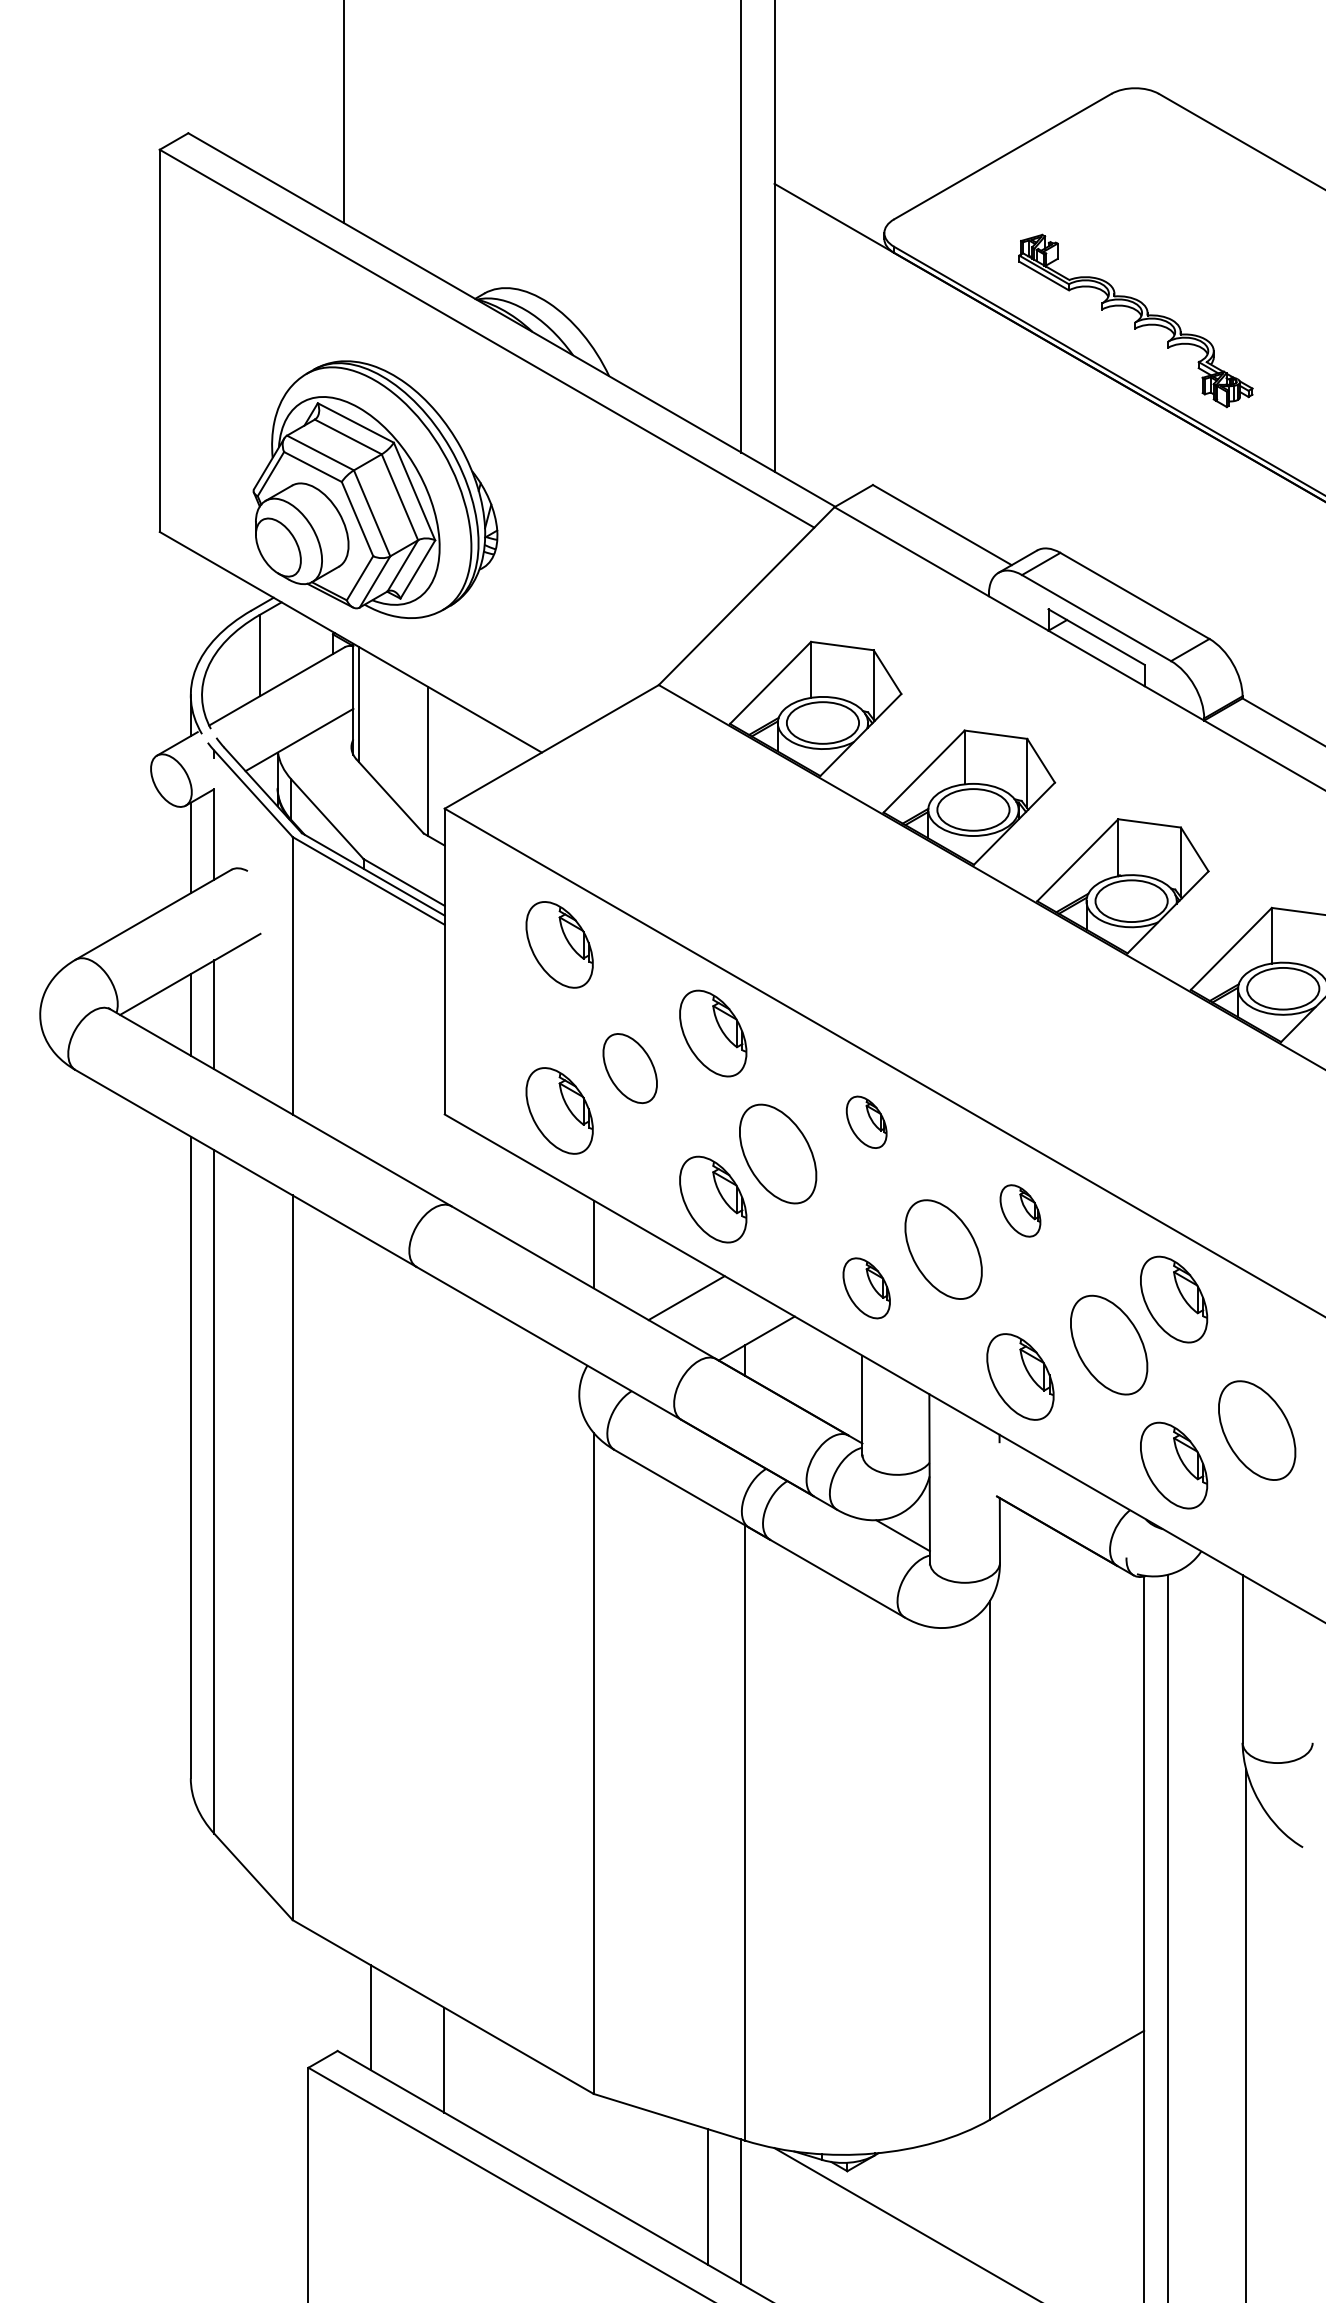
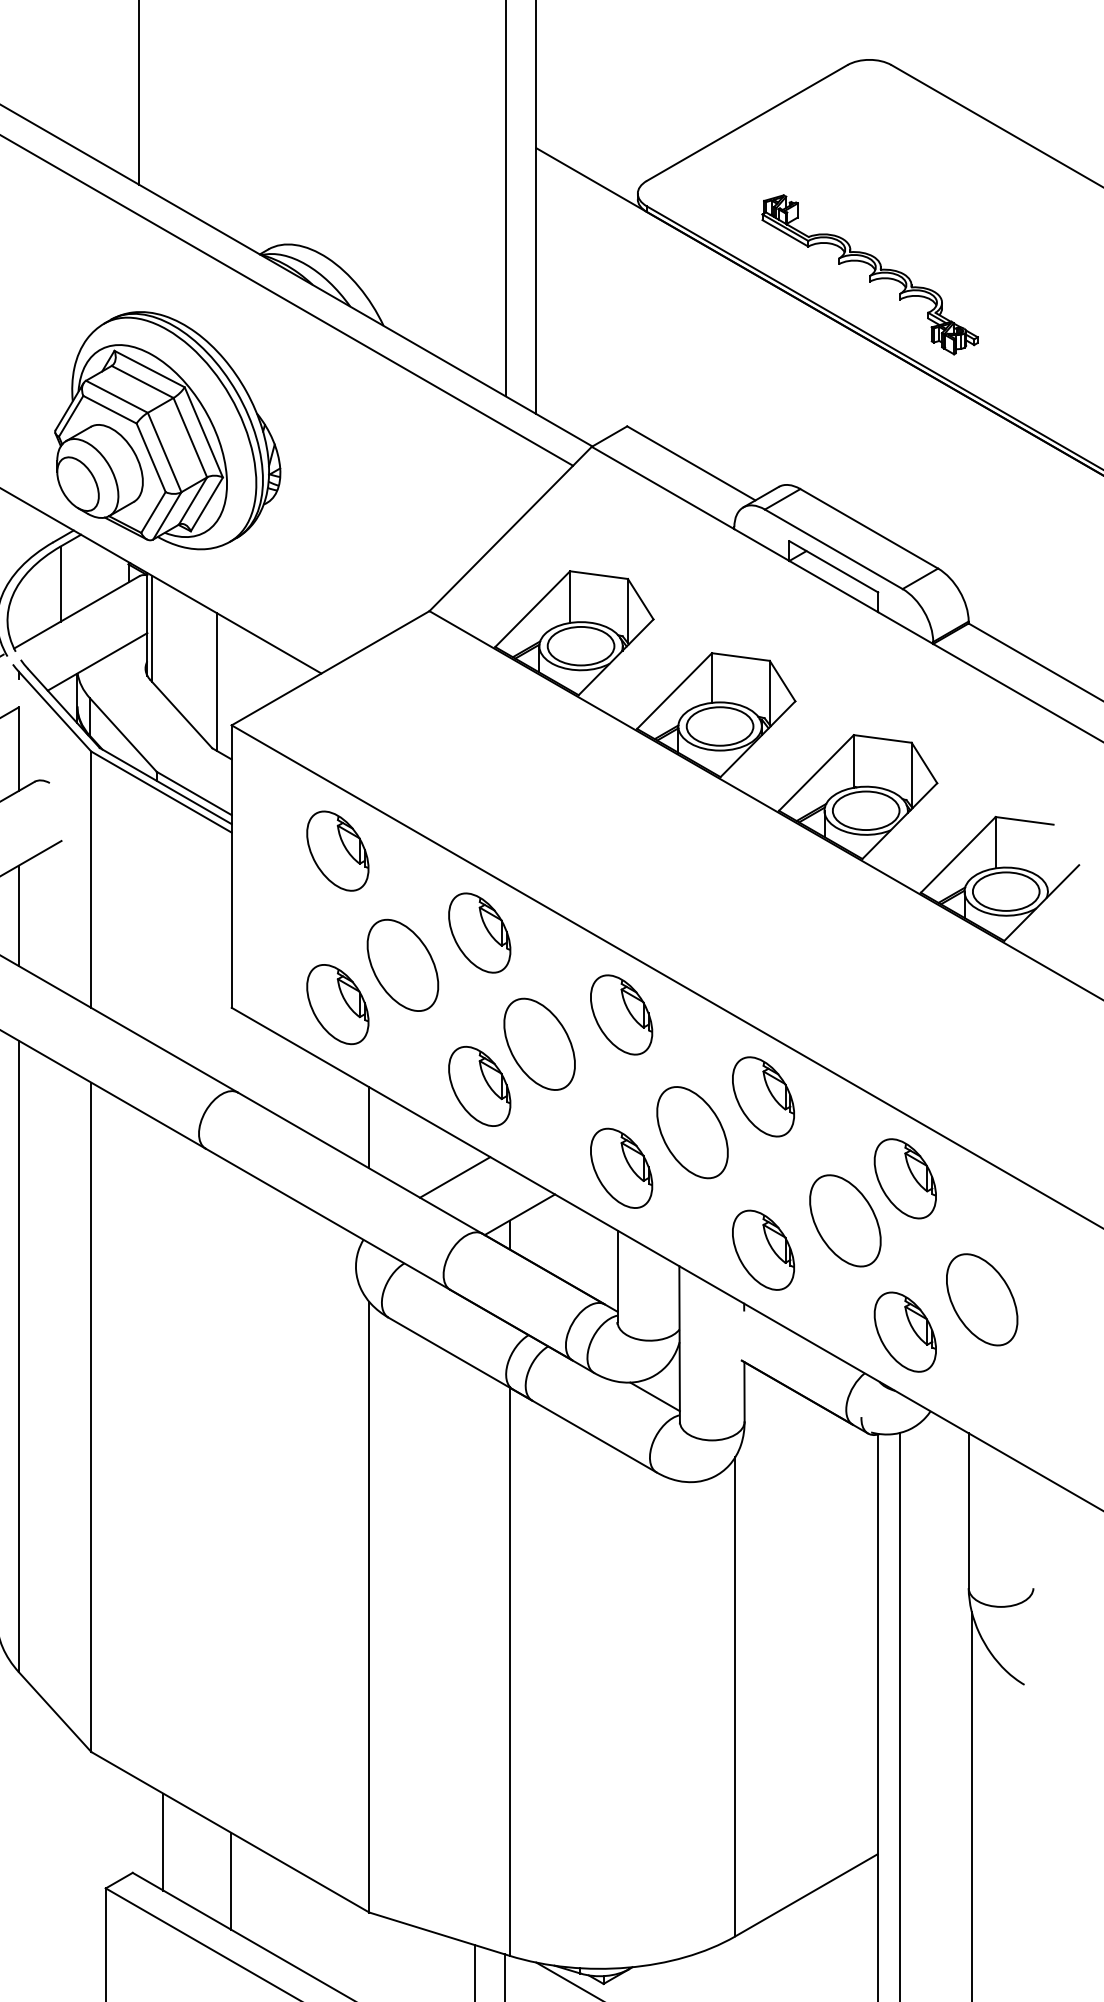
part: (630, 1068) -> (403, 965), size x1.43
part: (866, 1122) -> (621, 1015), size x1.67
part: (1020, 1210) -> (763, 1096), size x1.67
part: (866, 1288) -> (621, 1168), size x1.43

